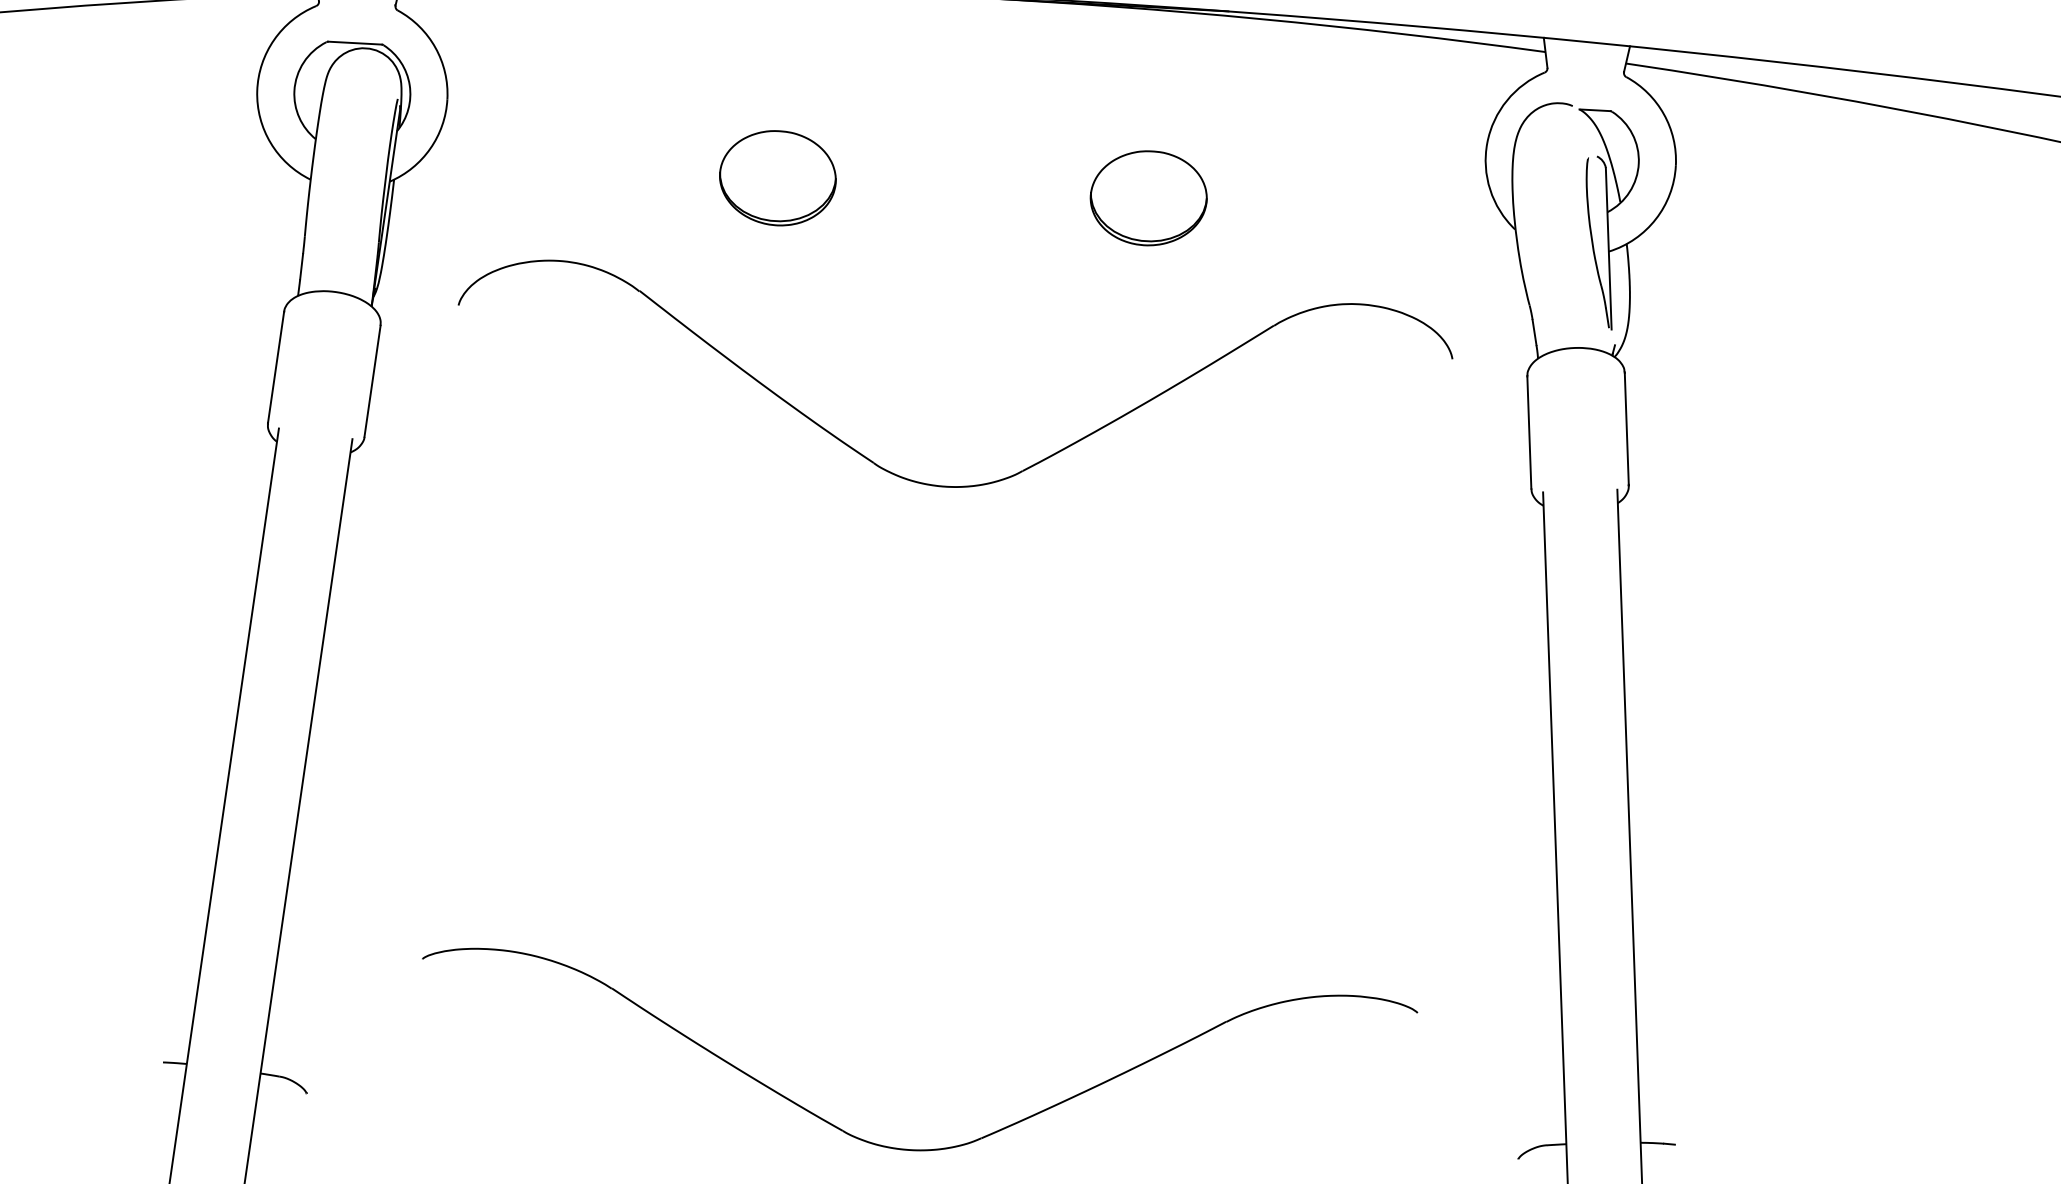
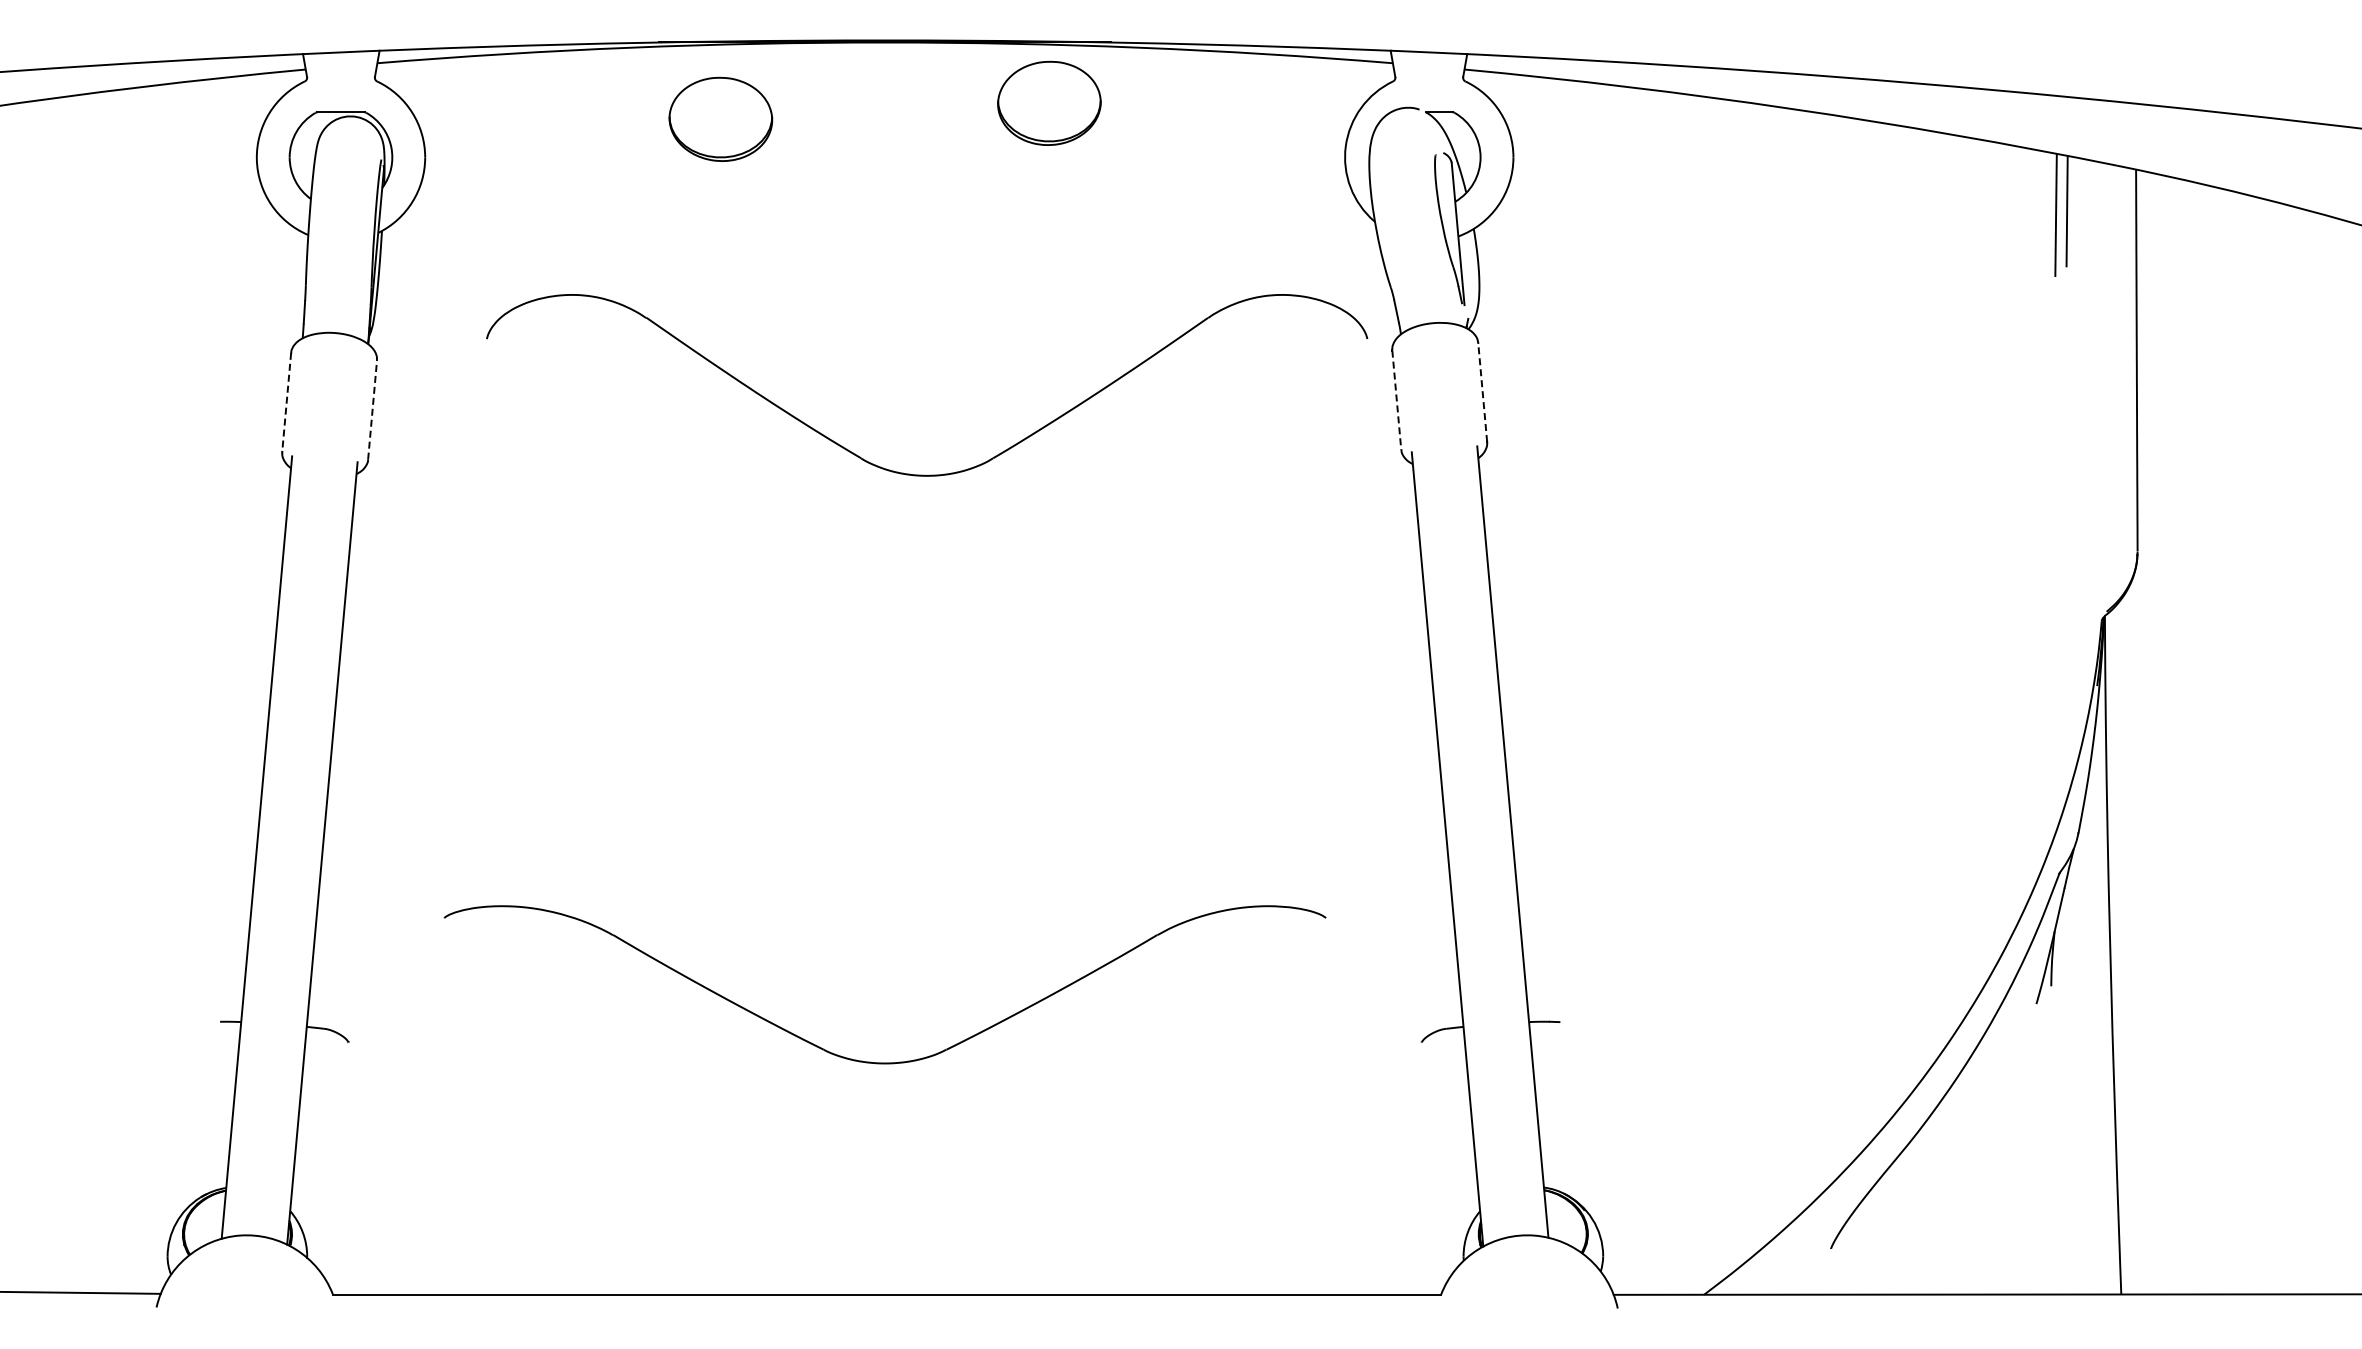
part: (777, 177) -> (720, 118), moved
part: (1148, 197) -> (1049, 102), moved
line: (275, 367) -> (286, 402), solid -> dashed
line: (372, 381) -> (372, 410), solid -> dashed
line: (1626, 429) -> (1482, 392), solid -> dashed
line: (1528, 432) -> (1396, 400), solid -> dashed
part: (945, 485) -> (925, 474), moved

